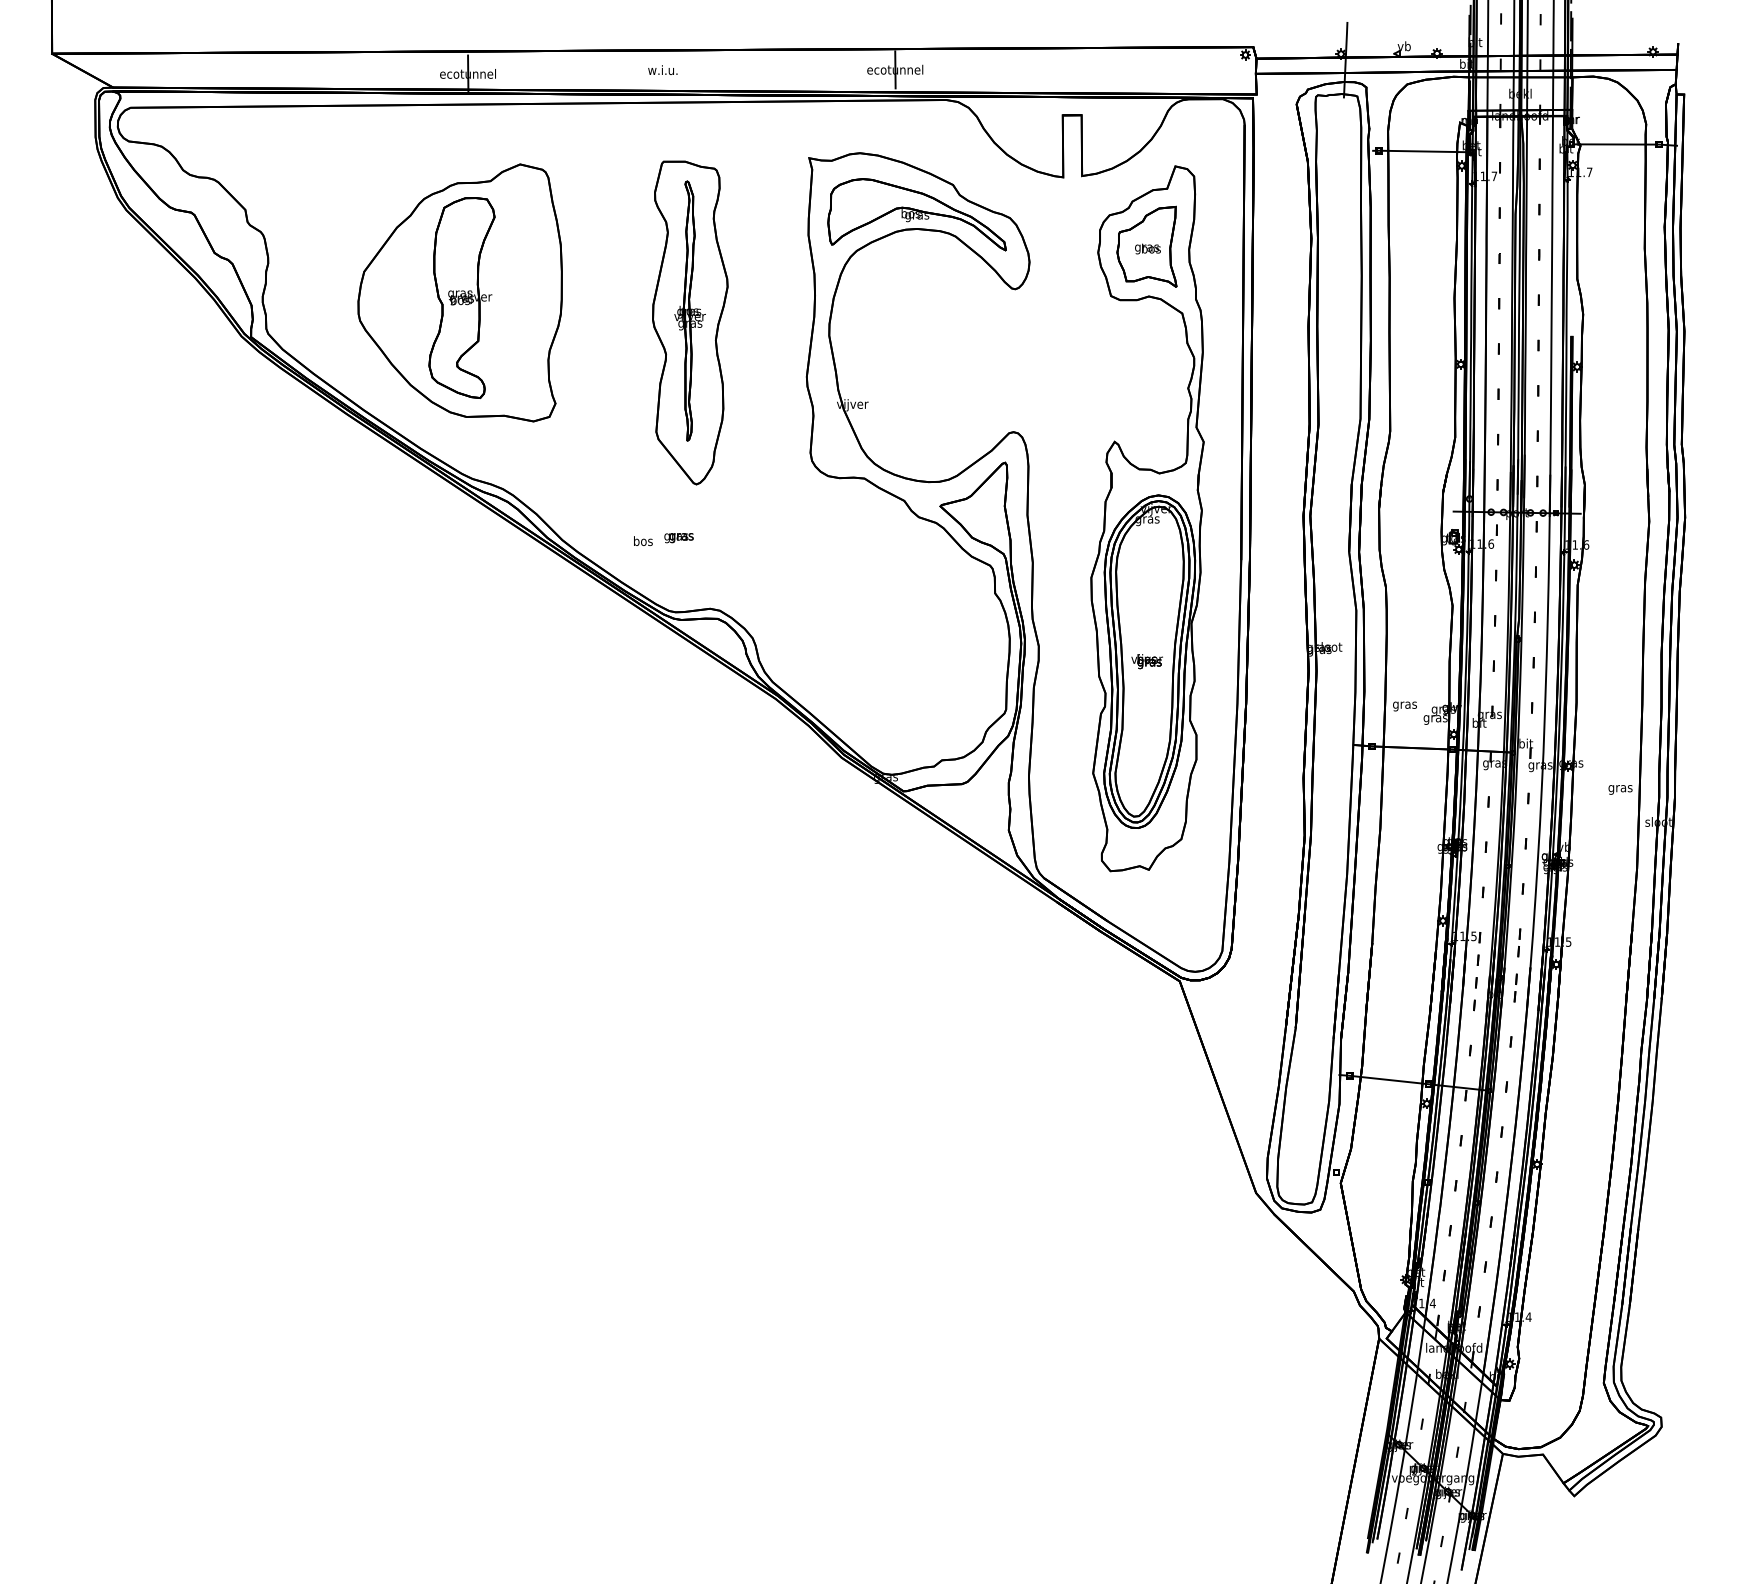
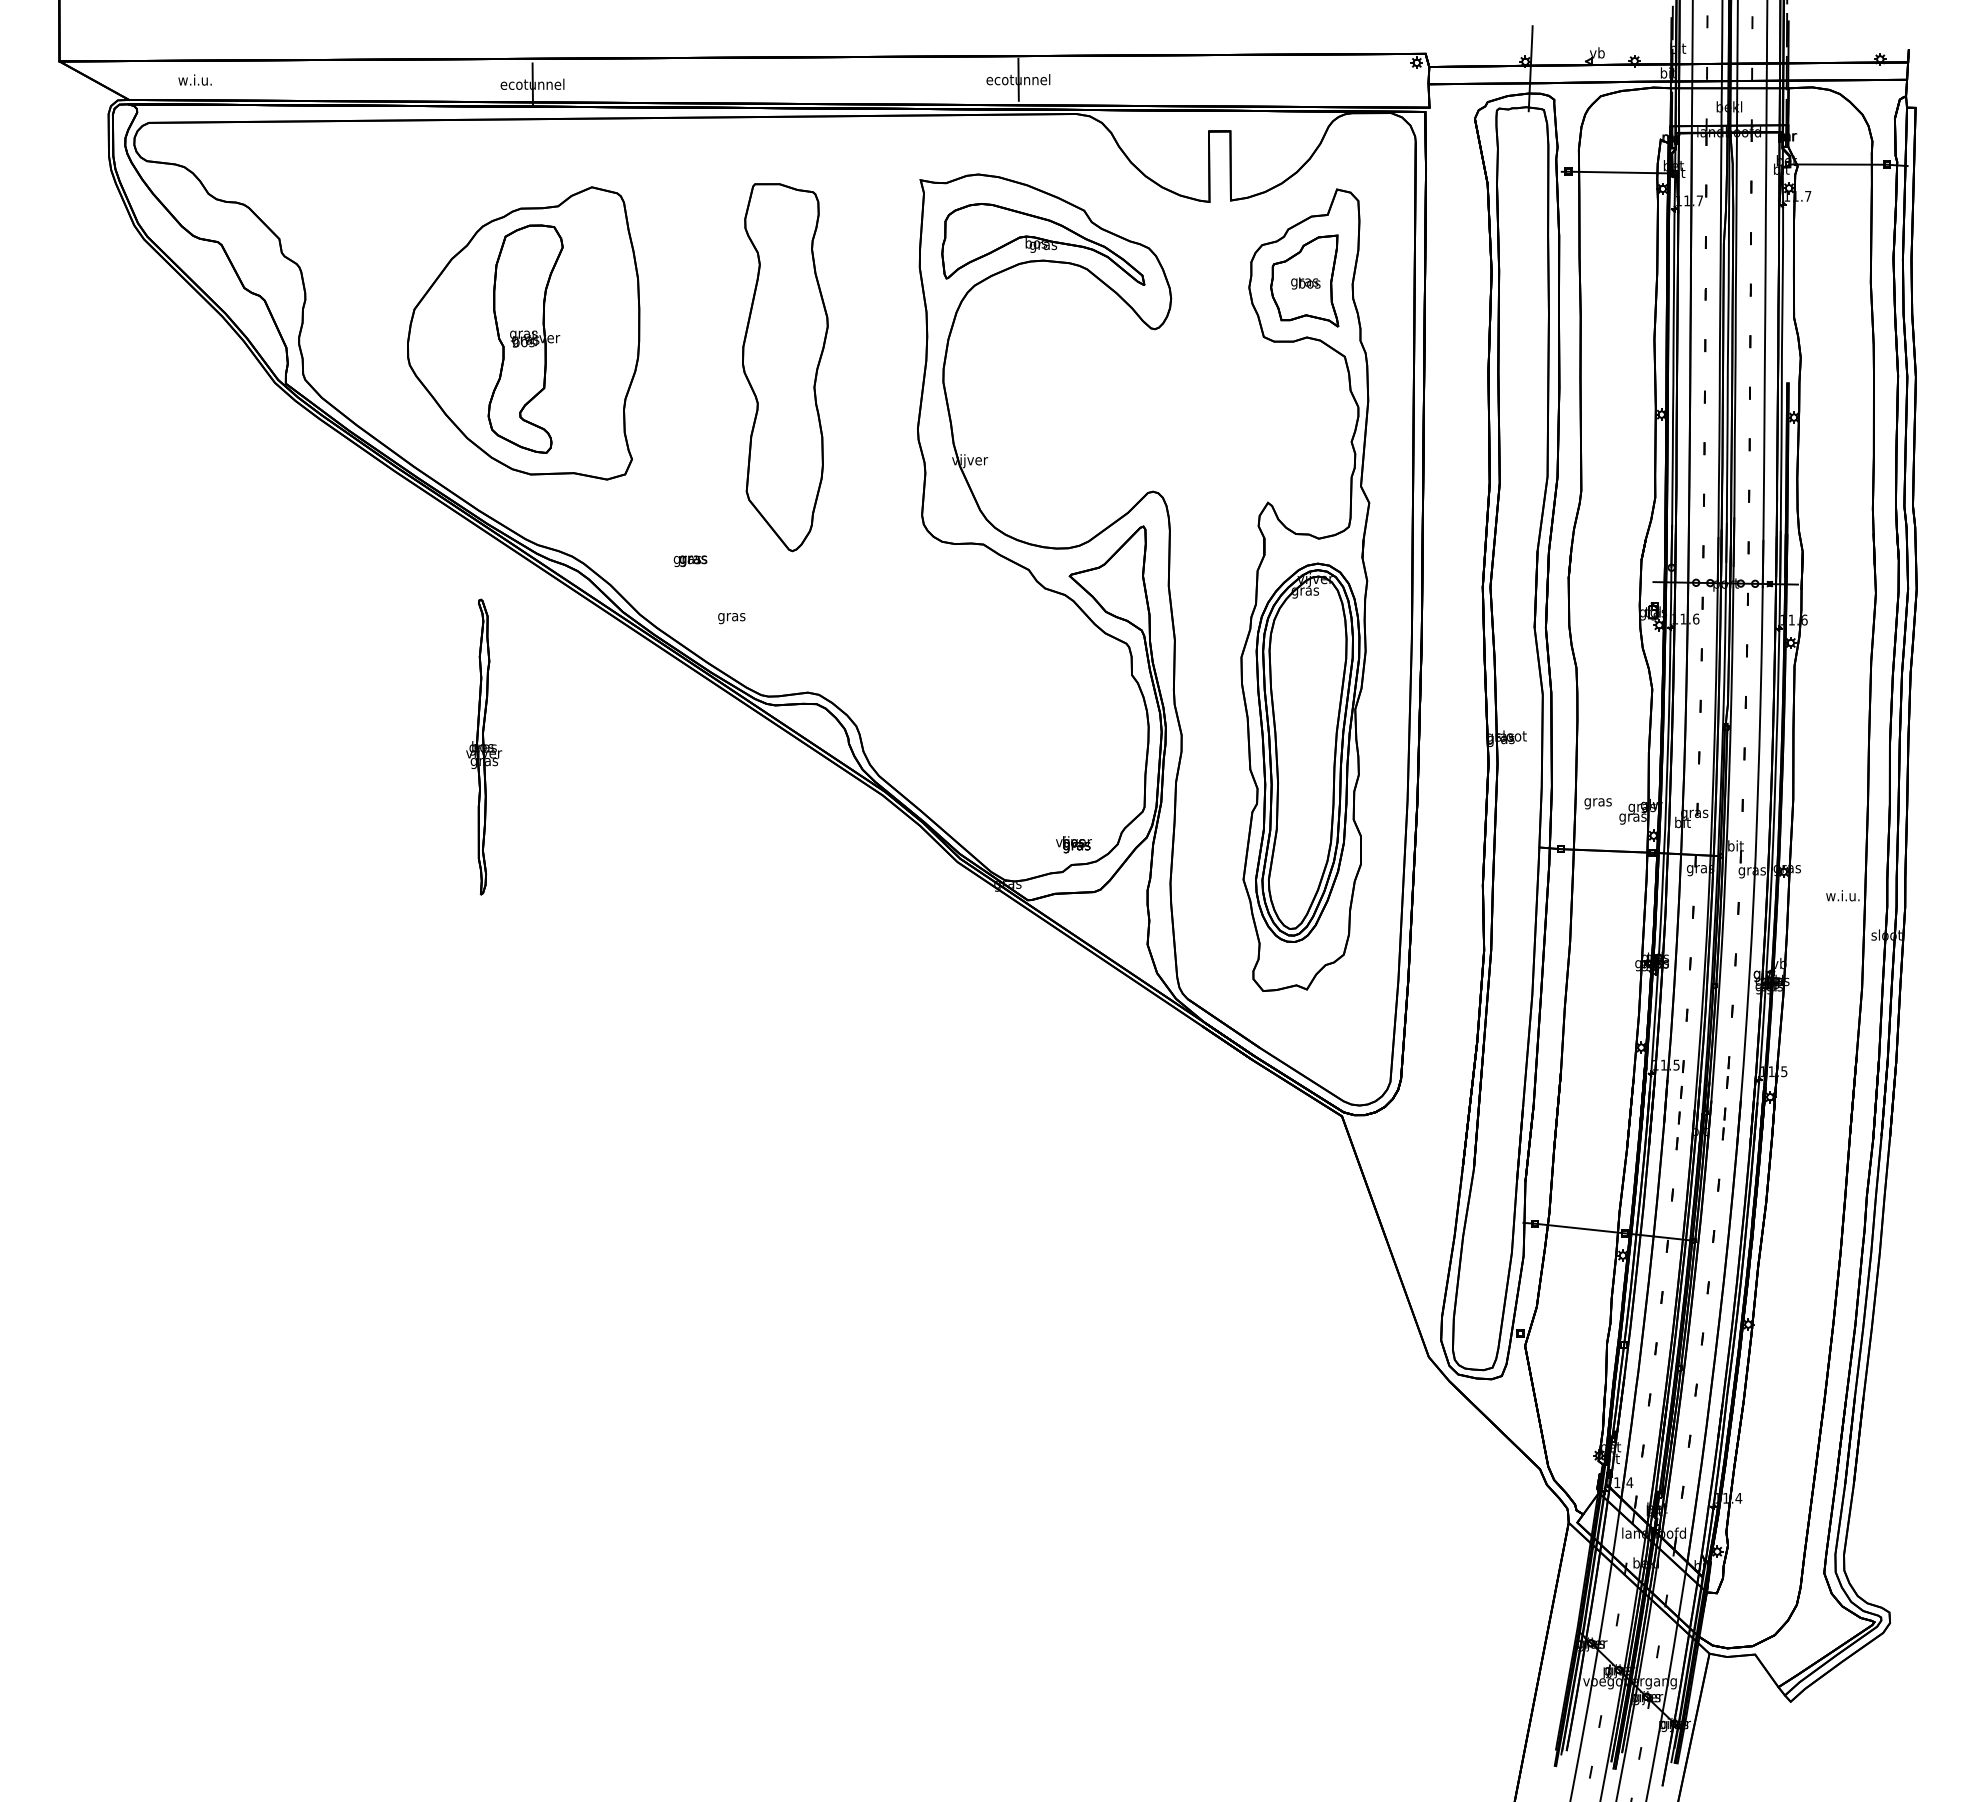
text: (662, 69) -> (194, 79), moved
part: (690, 310) -> (484, 746), moved
text: (679, 538) -> (690, 561), moved
text: (642, 542) -> (731, 617), bos -> gras
text: (1146, 661) -> (1073, 844), moved
text: (1619, 788) -> (1842, 897), gras -> w.i.u.

